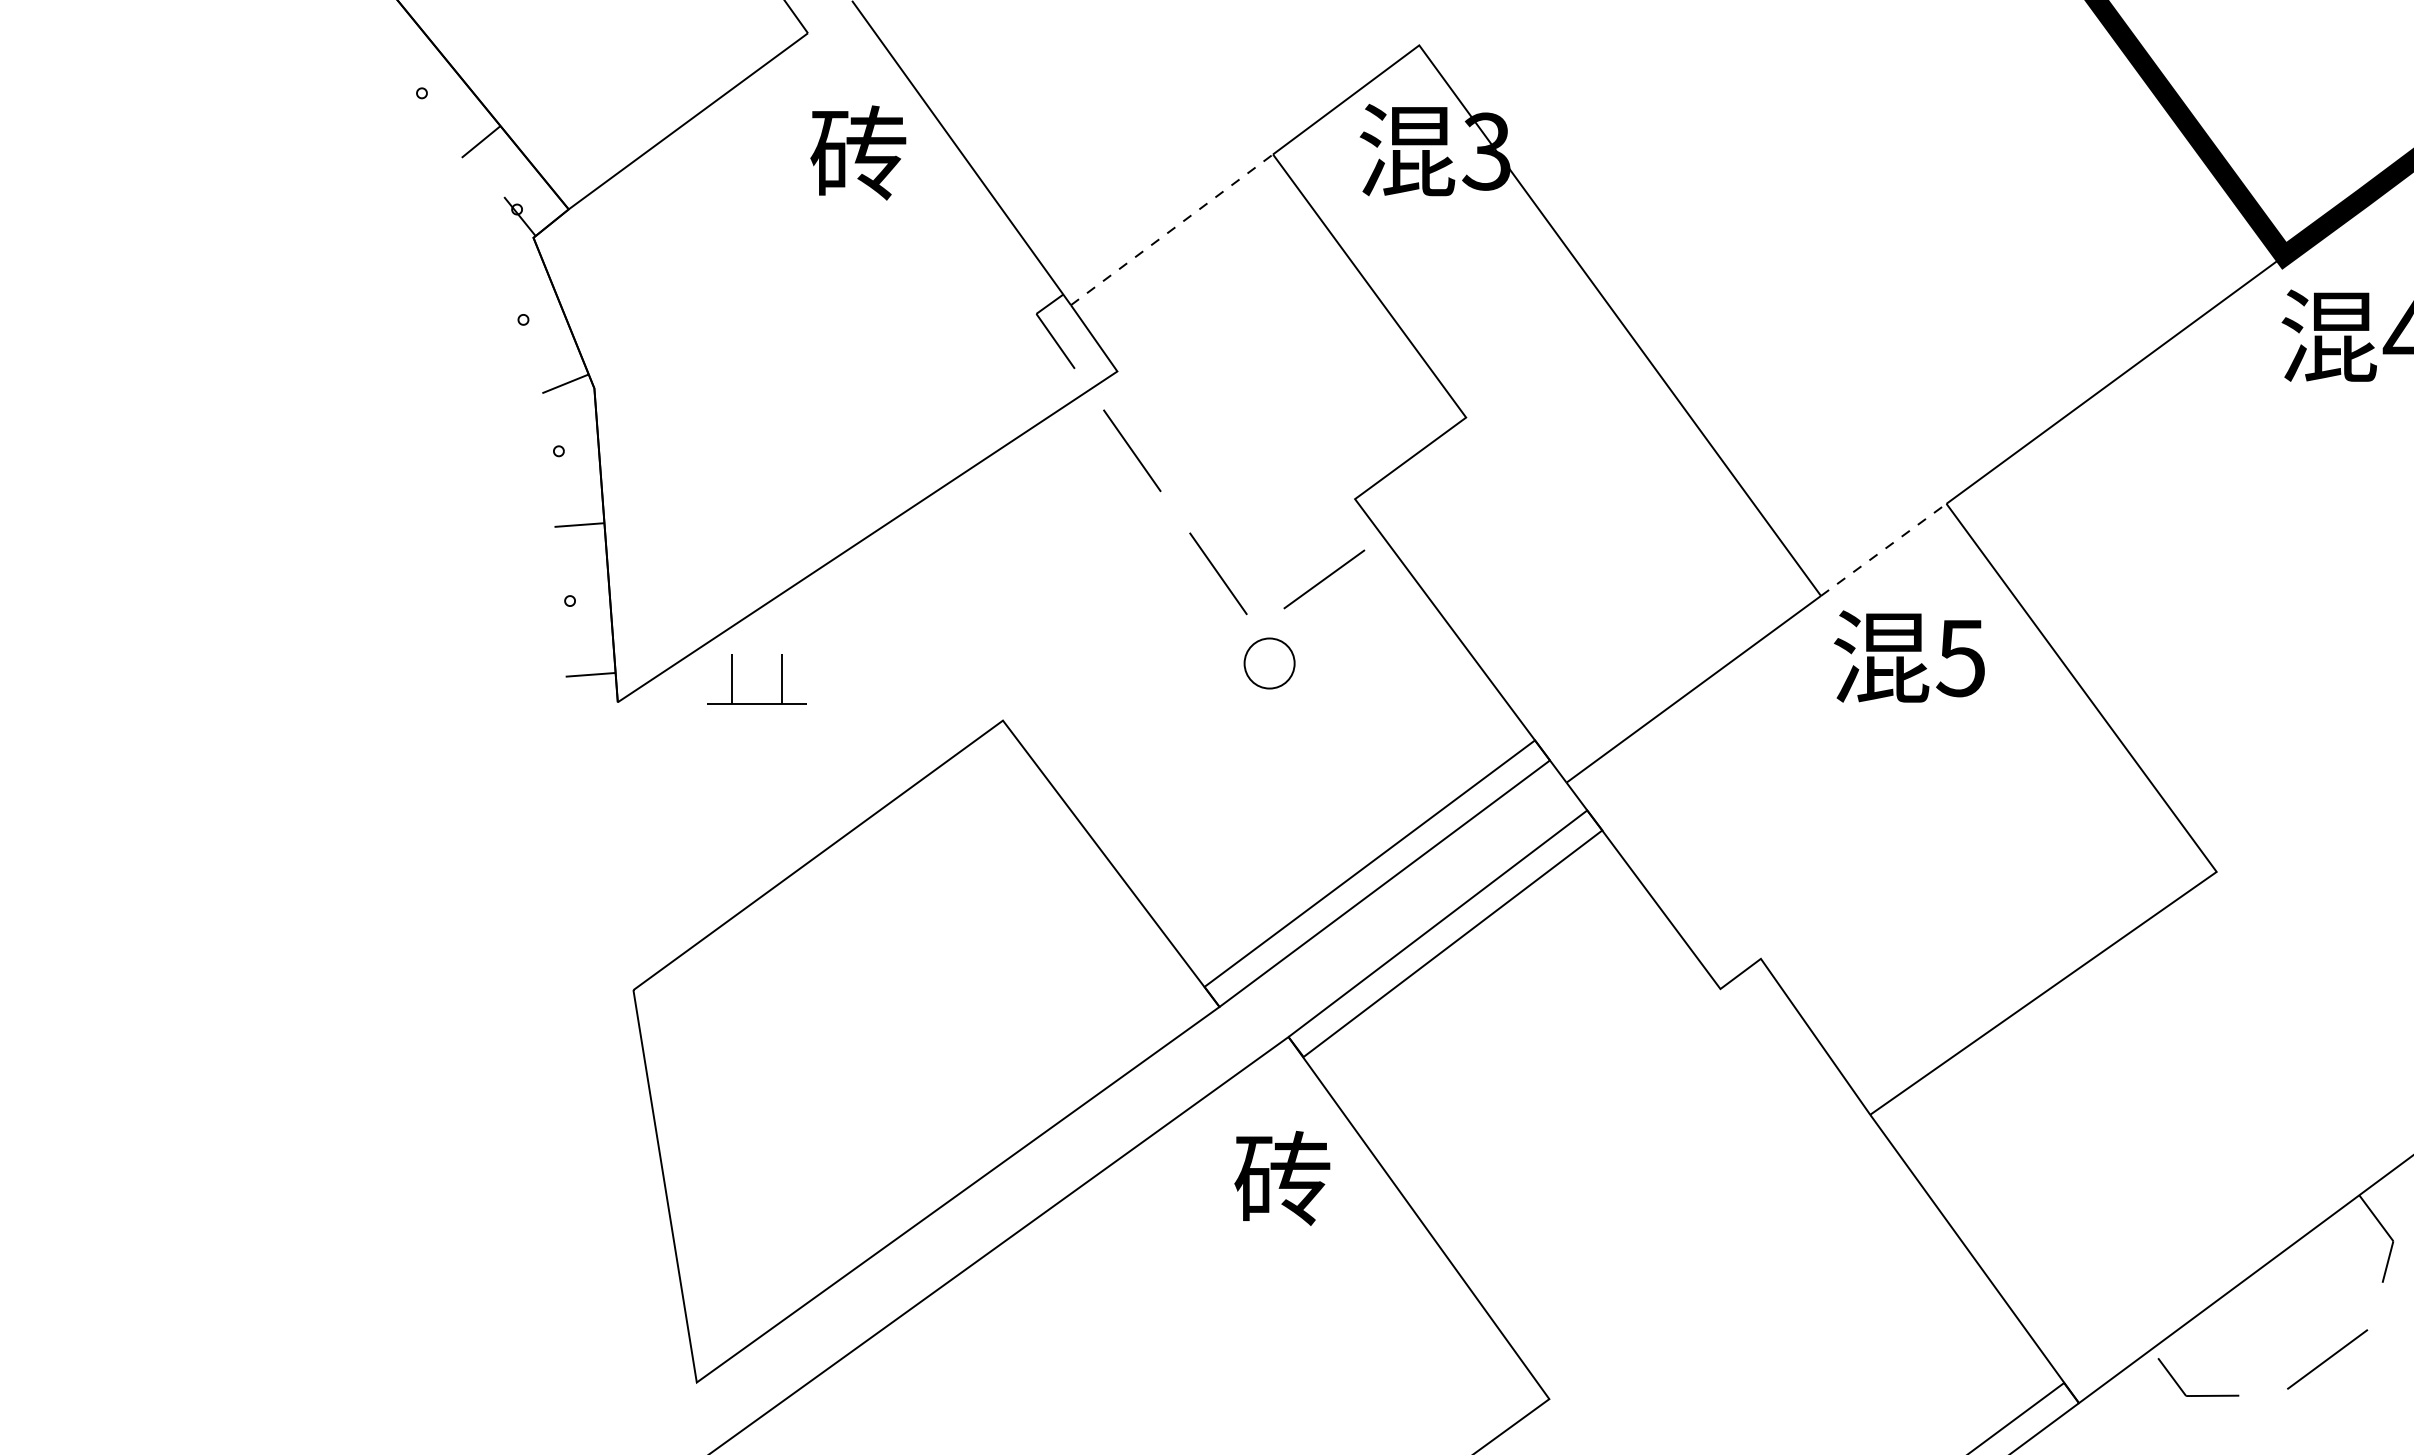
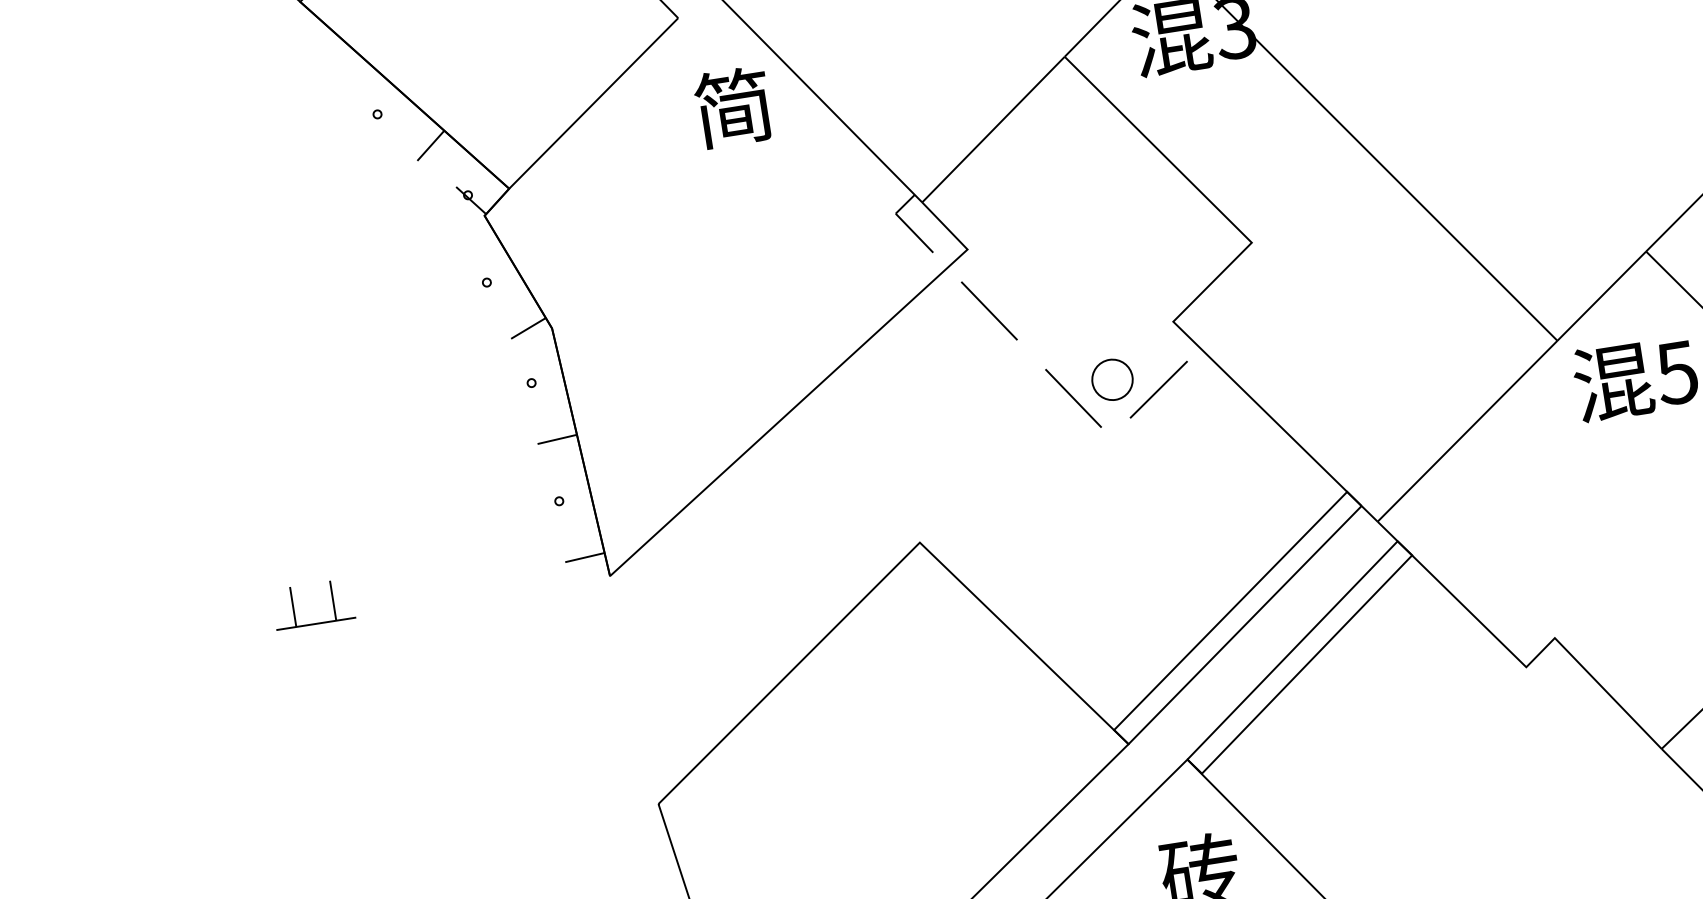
text: (858, 152) -> (733, 107), 砖 -> 简
line: (1172, 229) -> (993, 129), dashed -> solid
line: (1883, 549) -> (1601, 295), dashed -> solid
part: (1269, 663) -> (1112, 379), moved
part: (732, 679) -> (293, 607), moved

